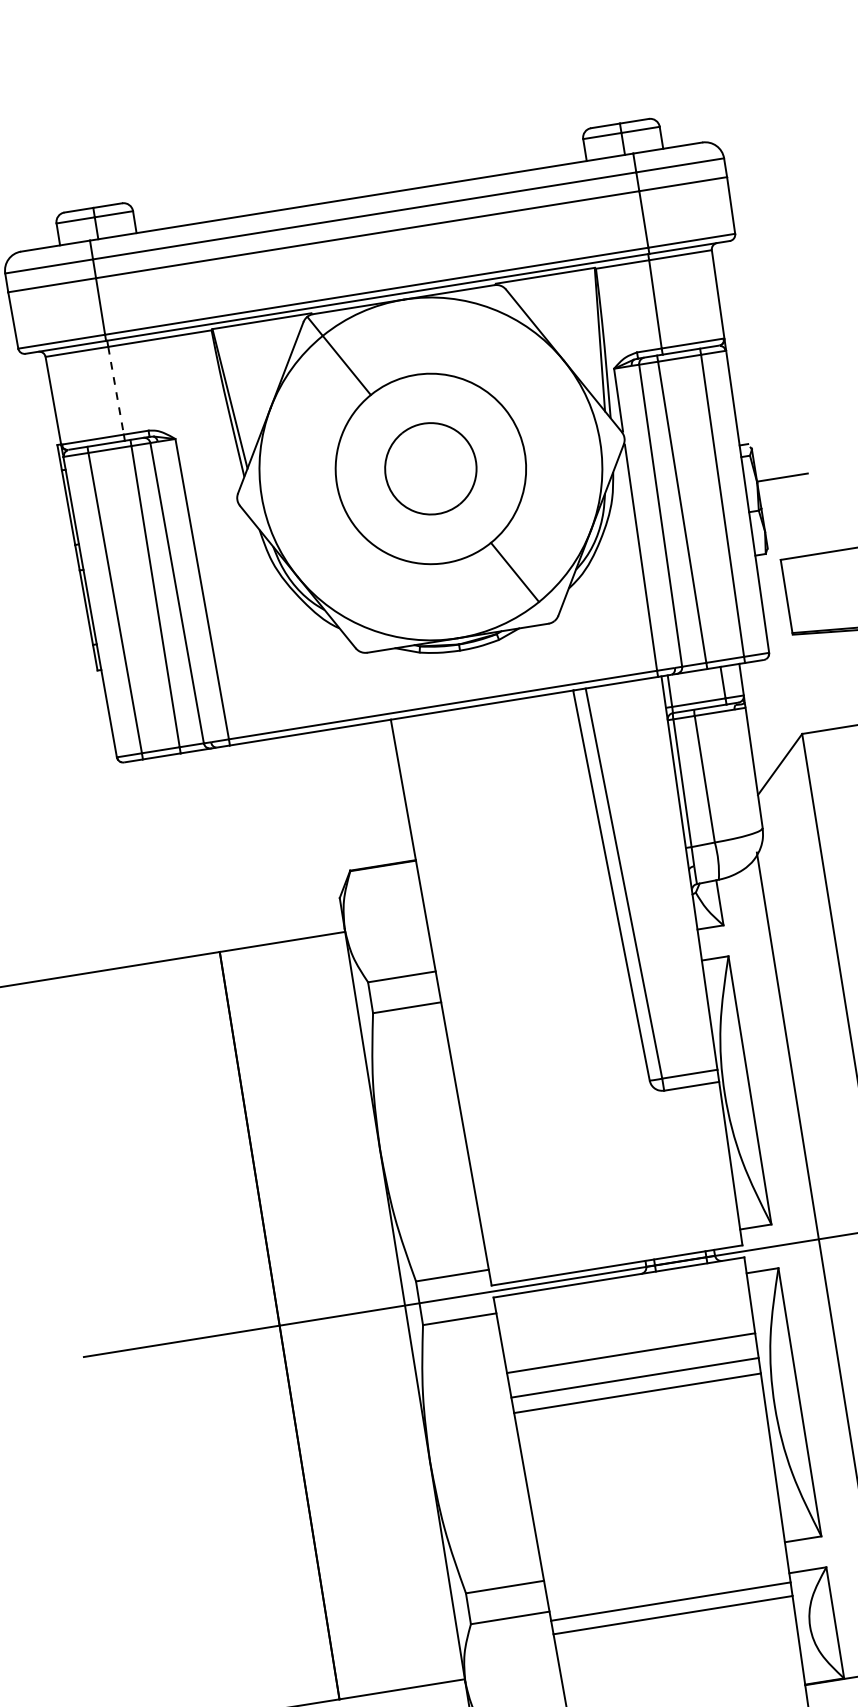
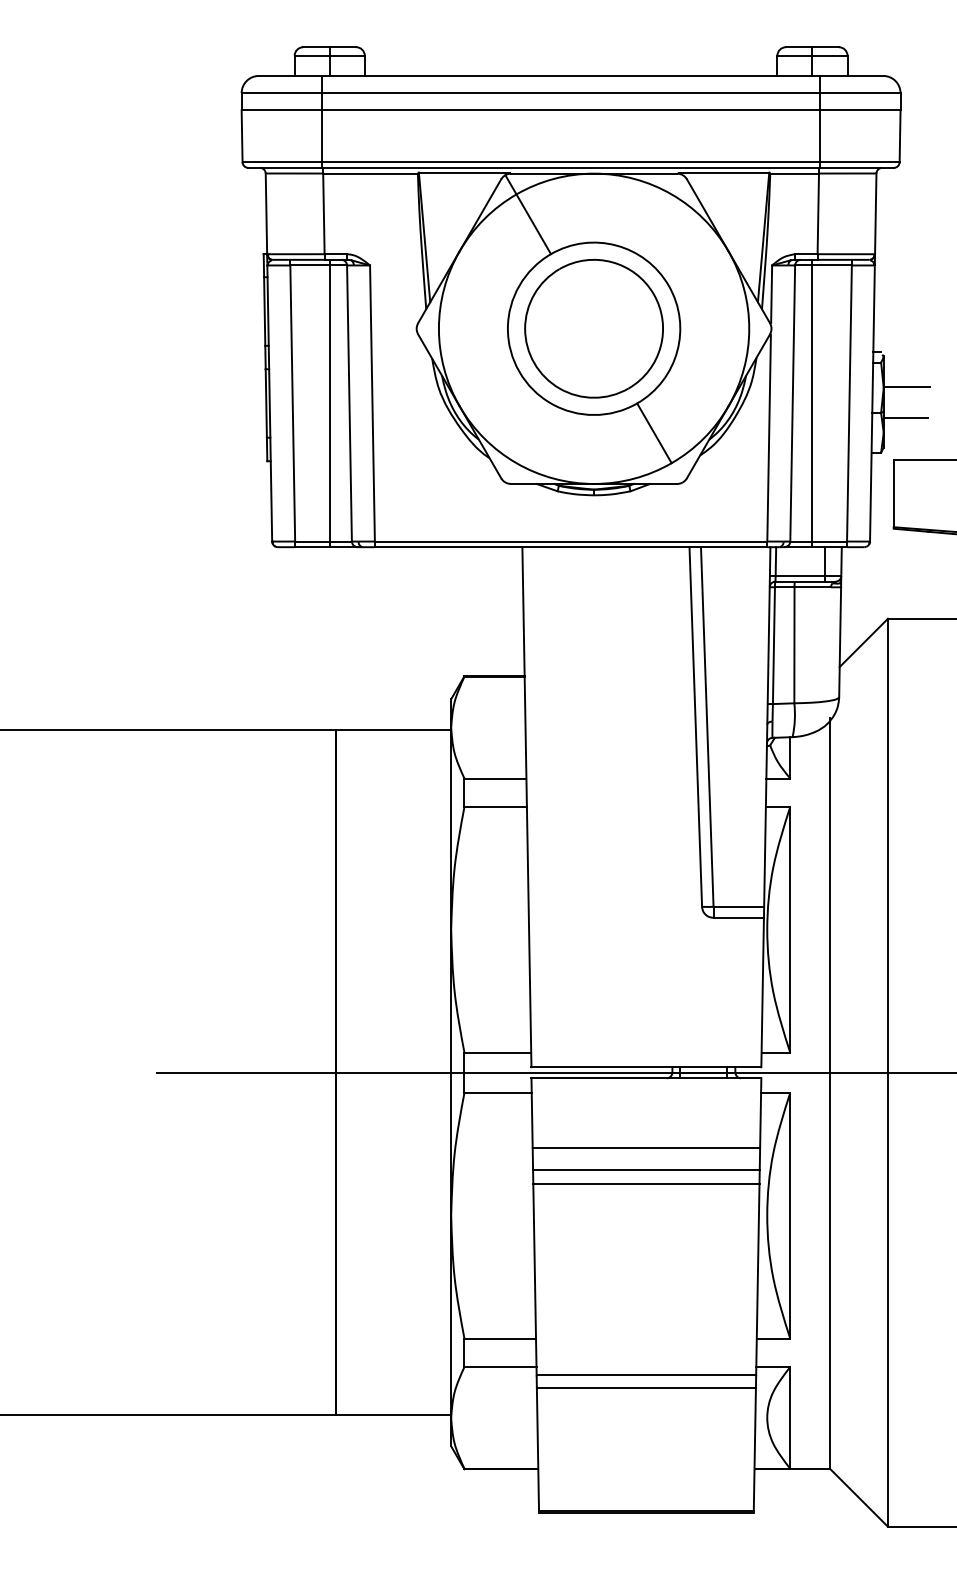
line: (115, 391) -> (323, 214), dashed -> solid
part: (430, 468) -> (593, 328), size x1.67
line: (786, 511) -> (905, 417), added

